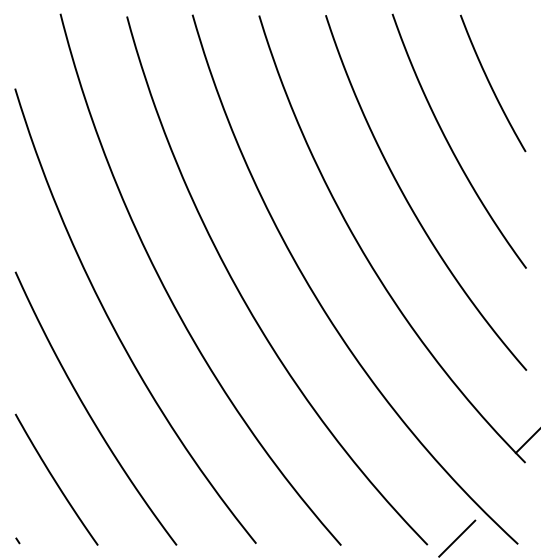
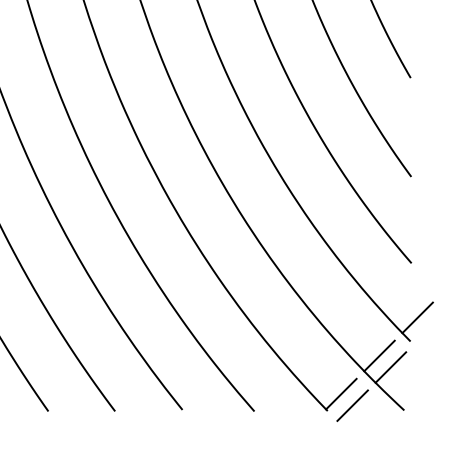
line: (488, 480) -> (379, 356), added
line: (502, 493) -> (391, 367), added
line: (443, 525) -> (341, 394), added

